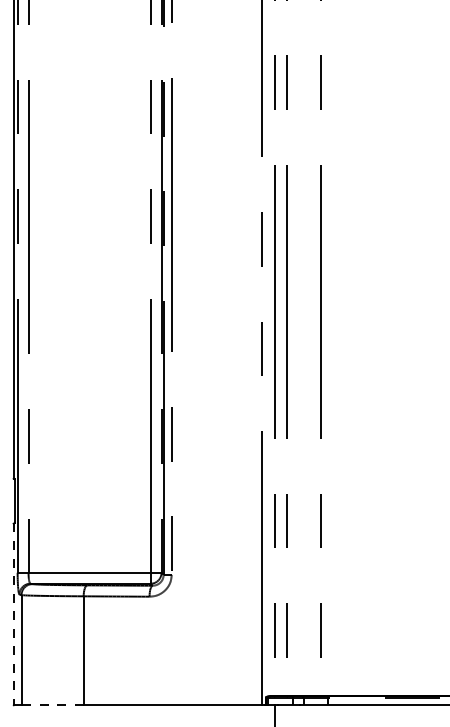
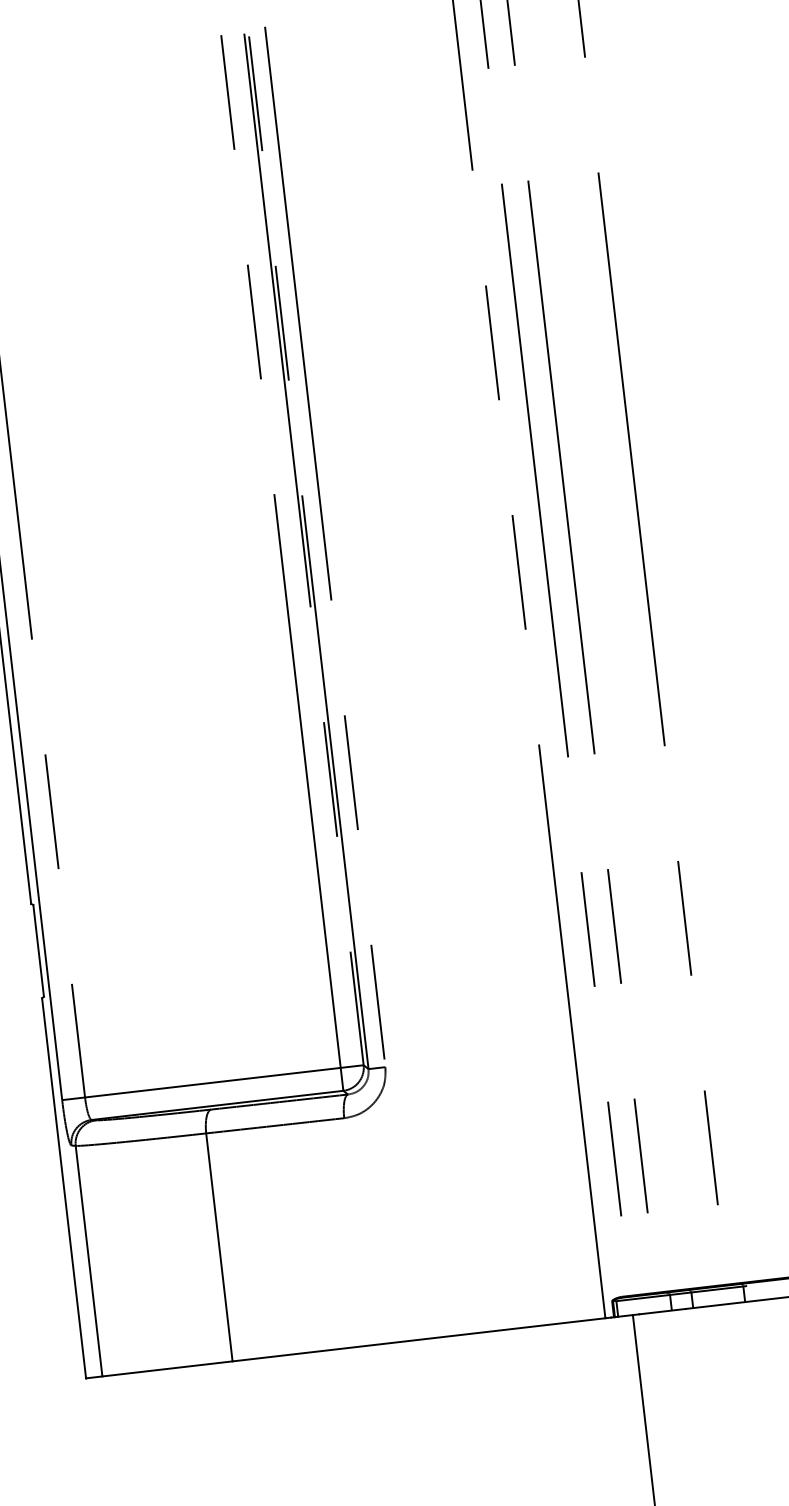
line: (13, 614) -> (63, 1188), dashed -> solid
line: (52, 705) -> (167, 1369), dashed -> solid

